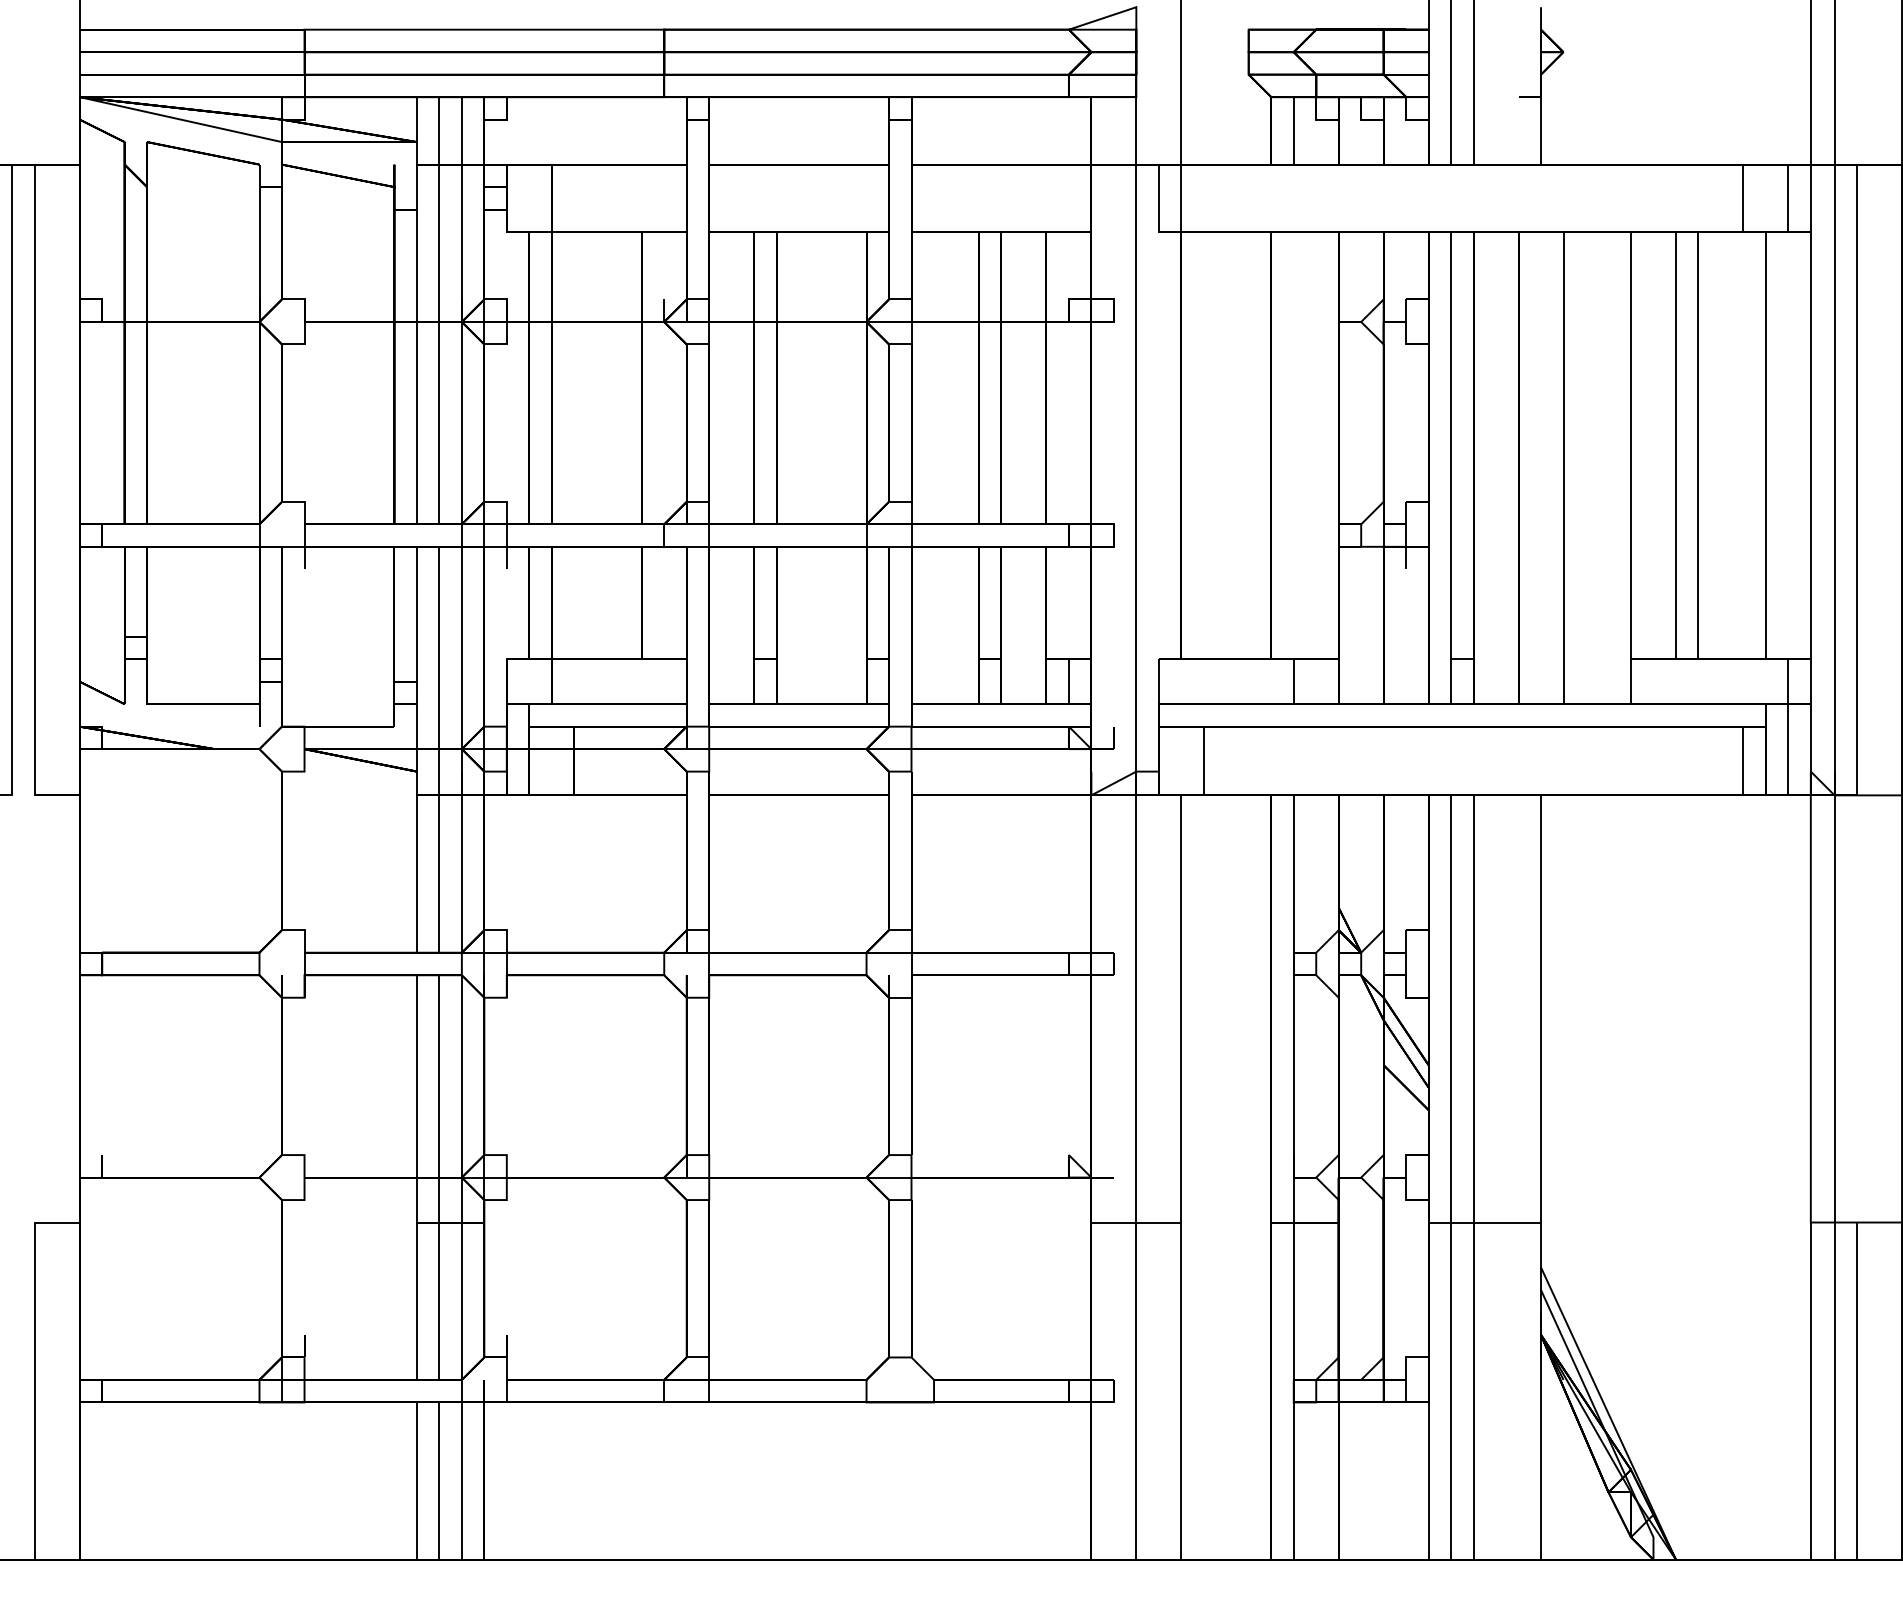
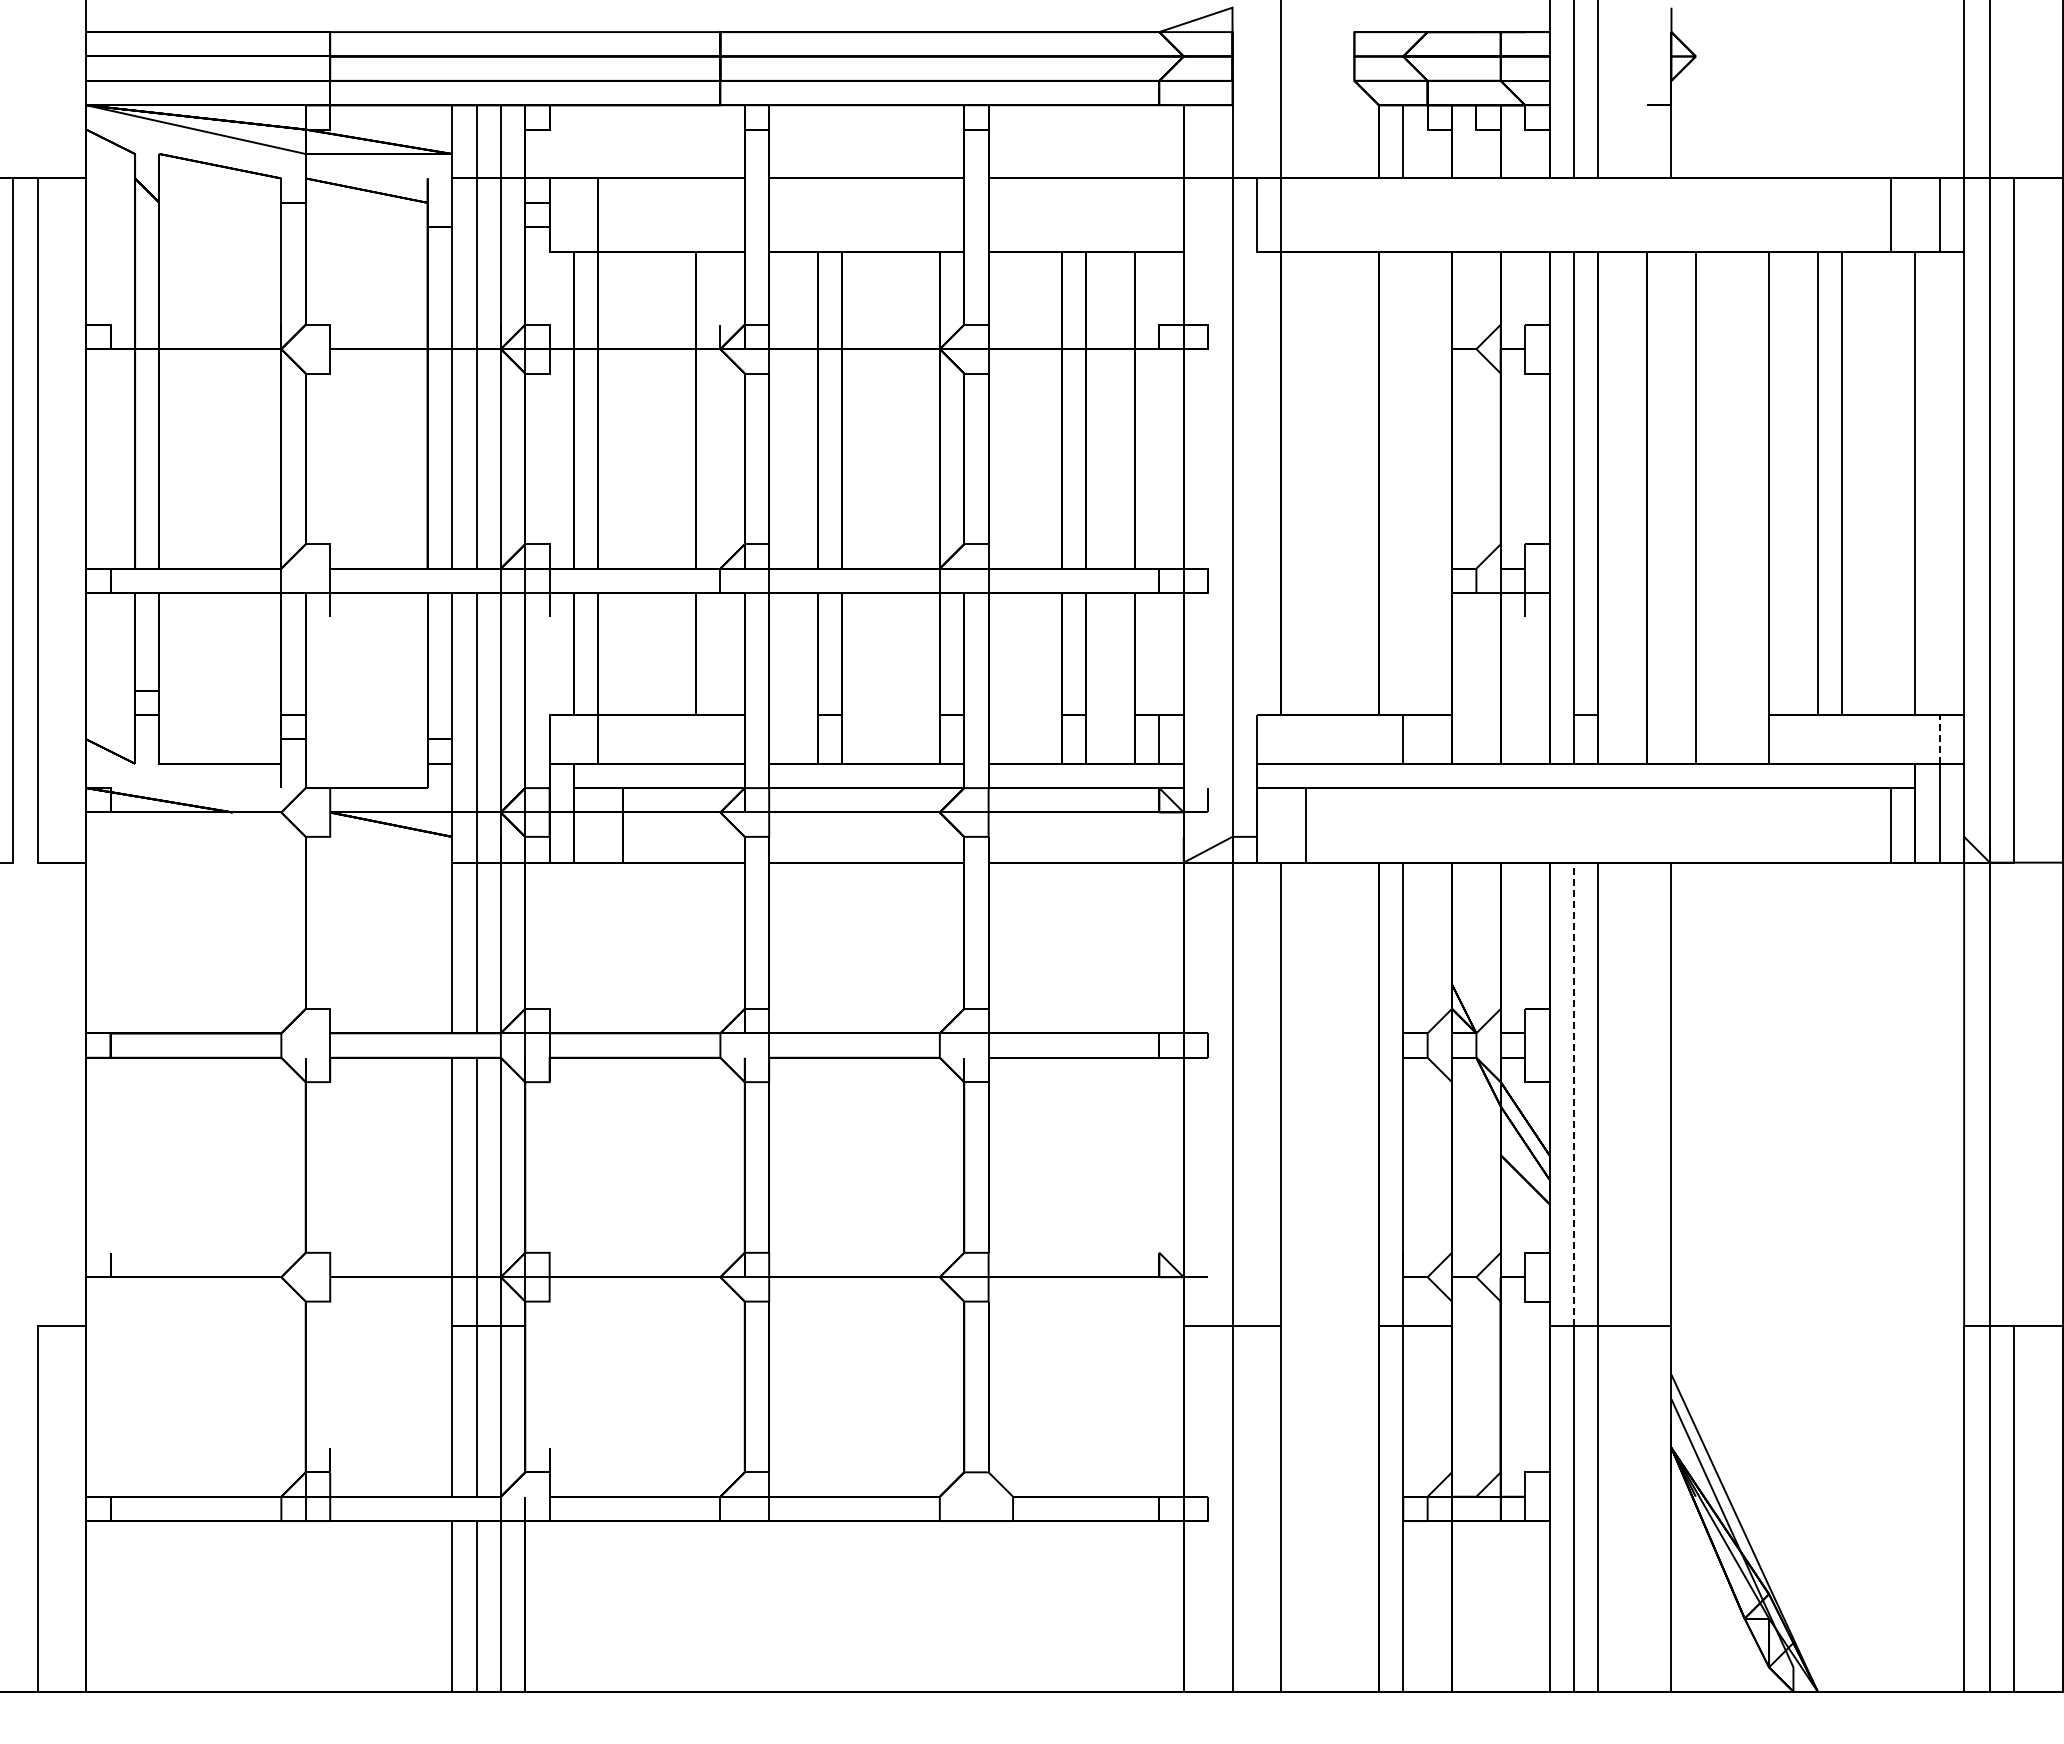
line: (1788, 680) -> (1939, 738), solid -> dashed
line: (1450, 1009) -> (1573, 1094), solid -> dashed

